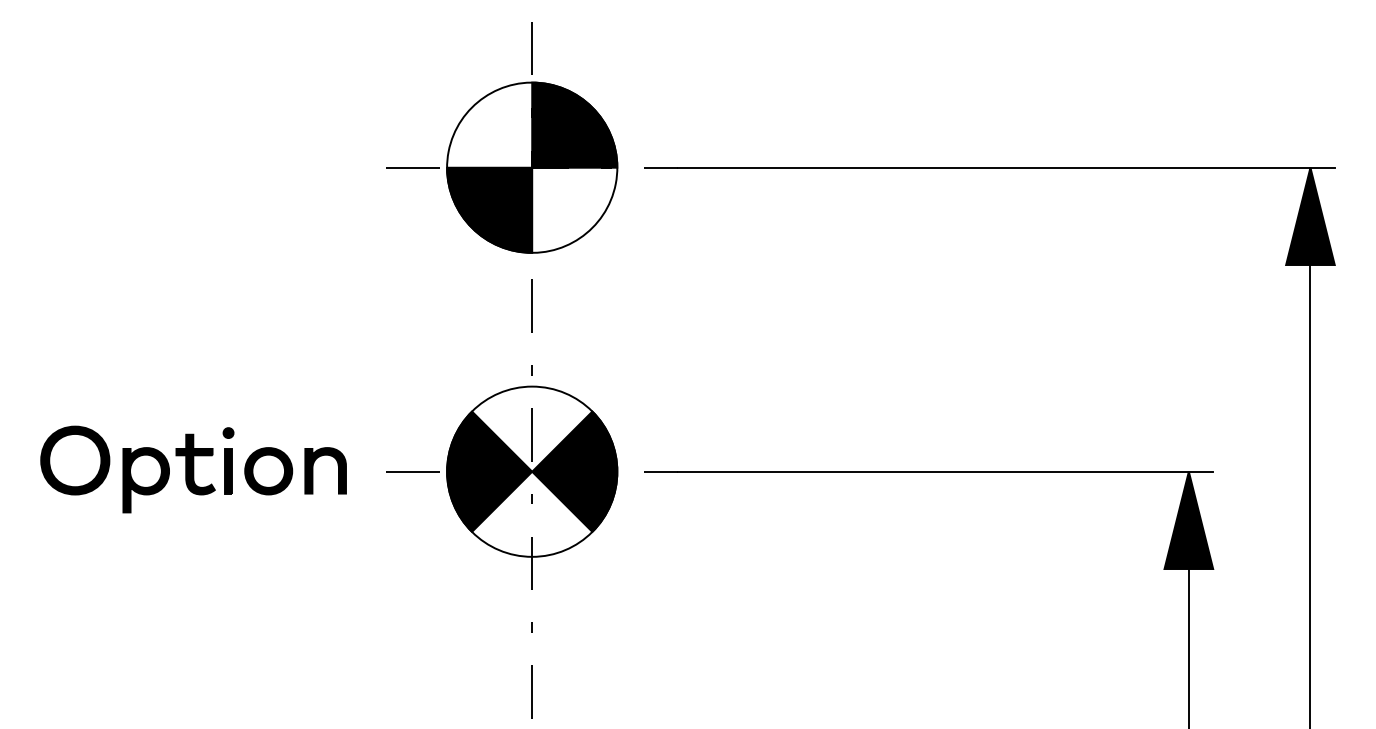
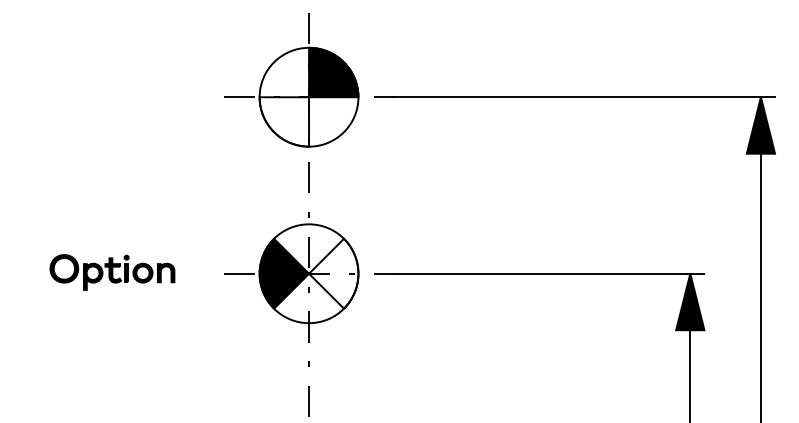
fill: (489, 209) -> (284, 121), removed
part: (193, 469) -> (112, 272), size x0.7
fill: (574, 471) -> (333, 273), removed

